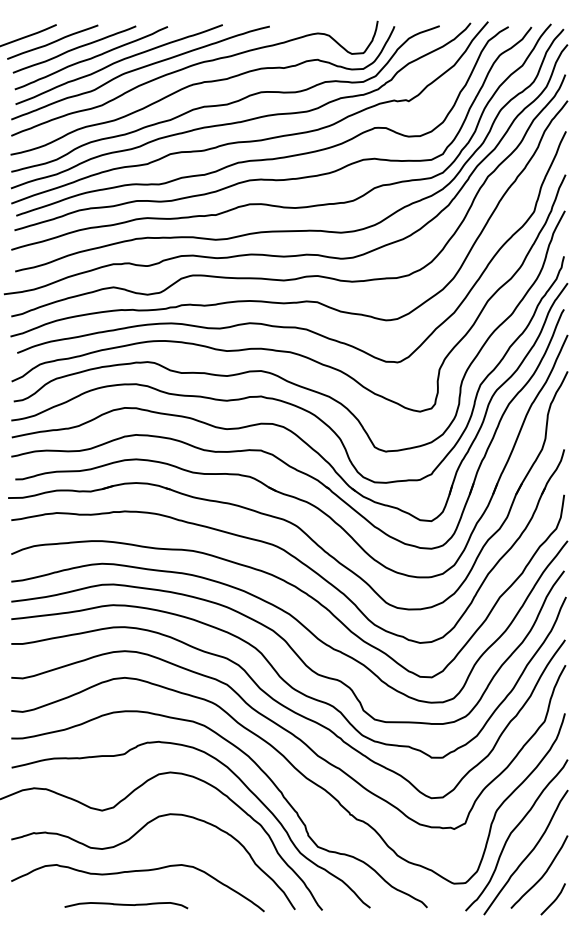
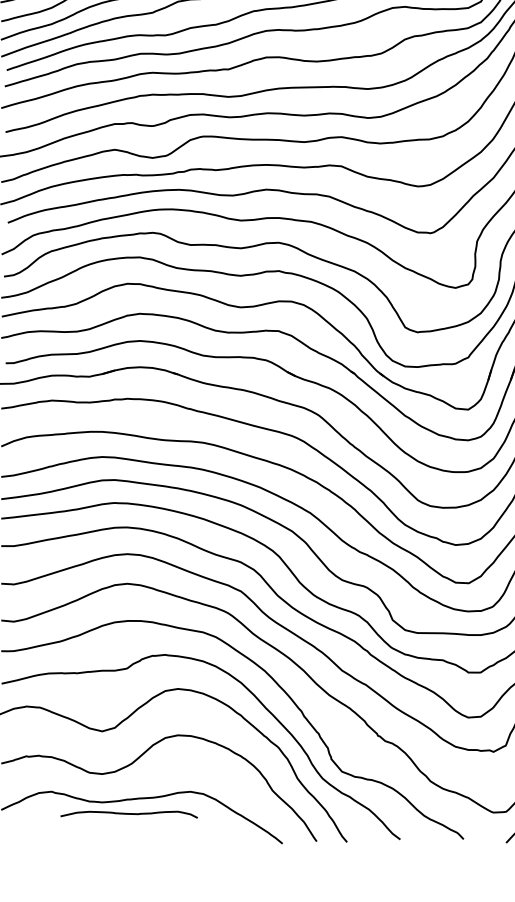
curve: (126, 905) -> (129, 814), moved

